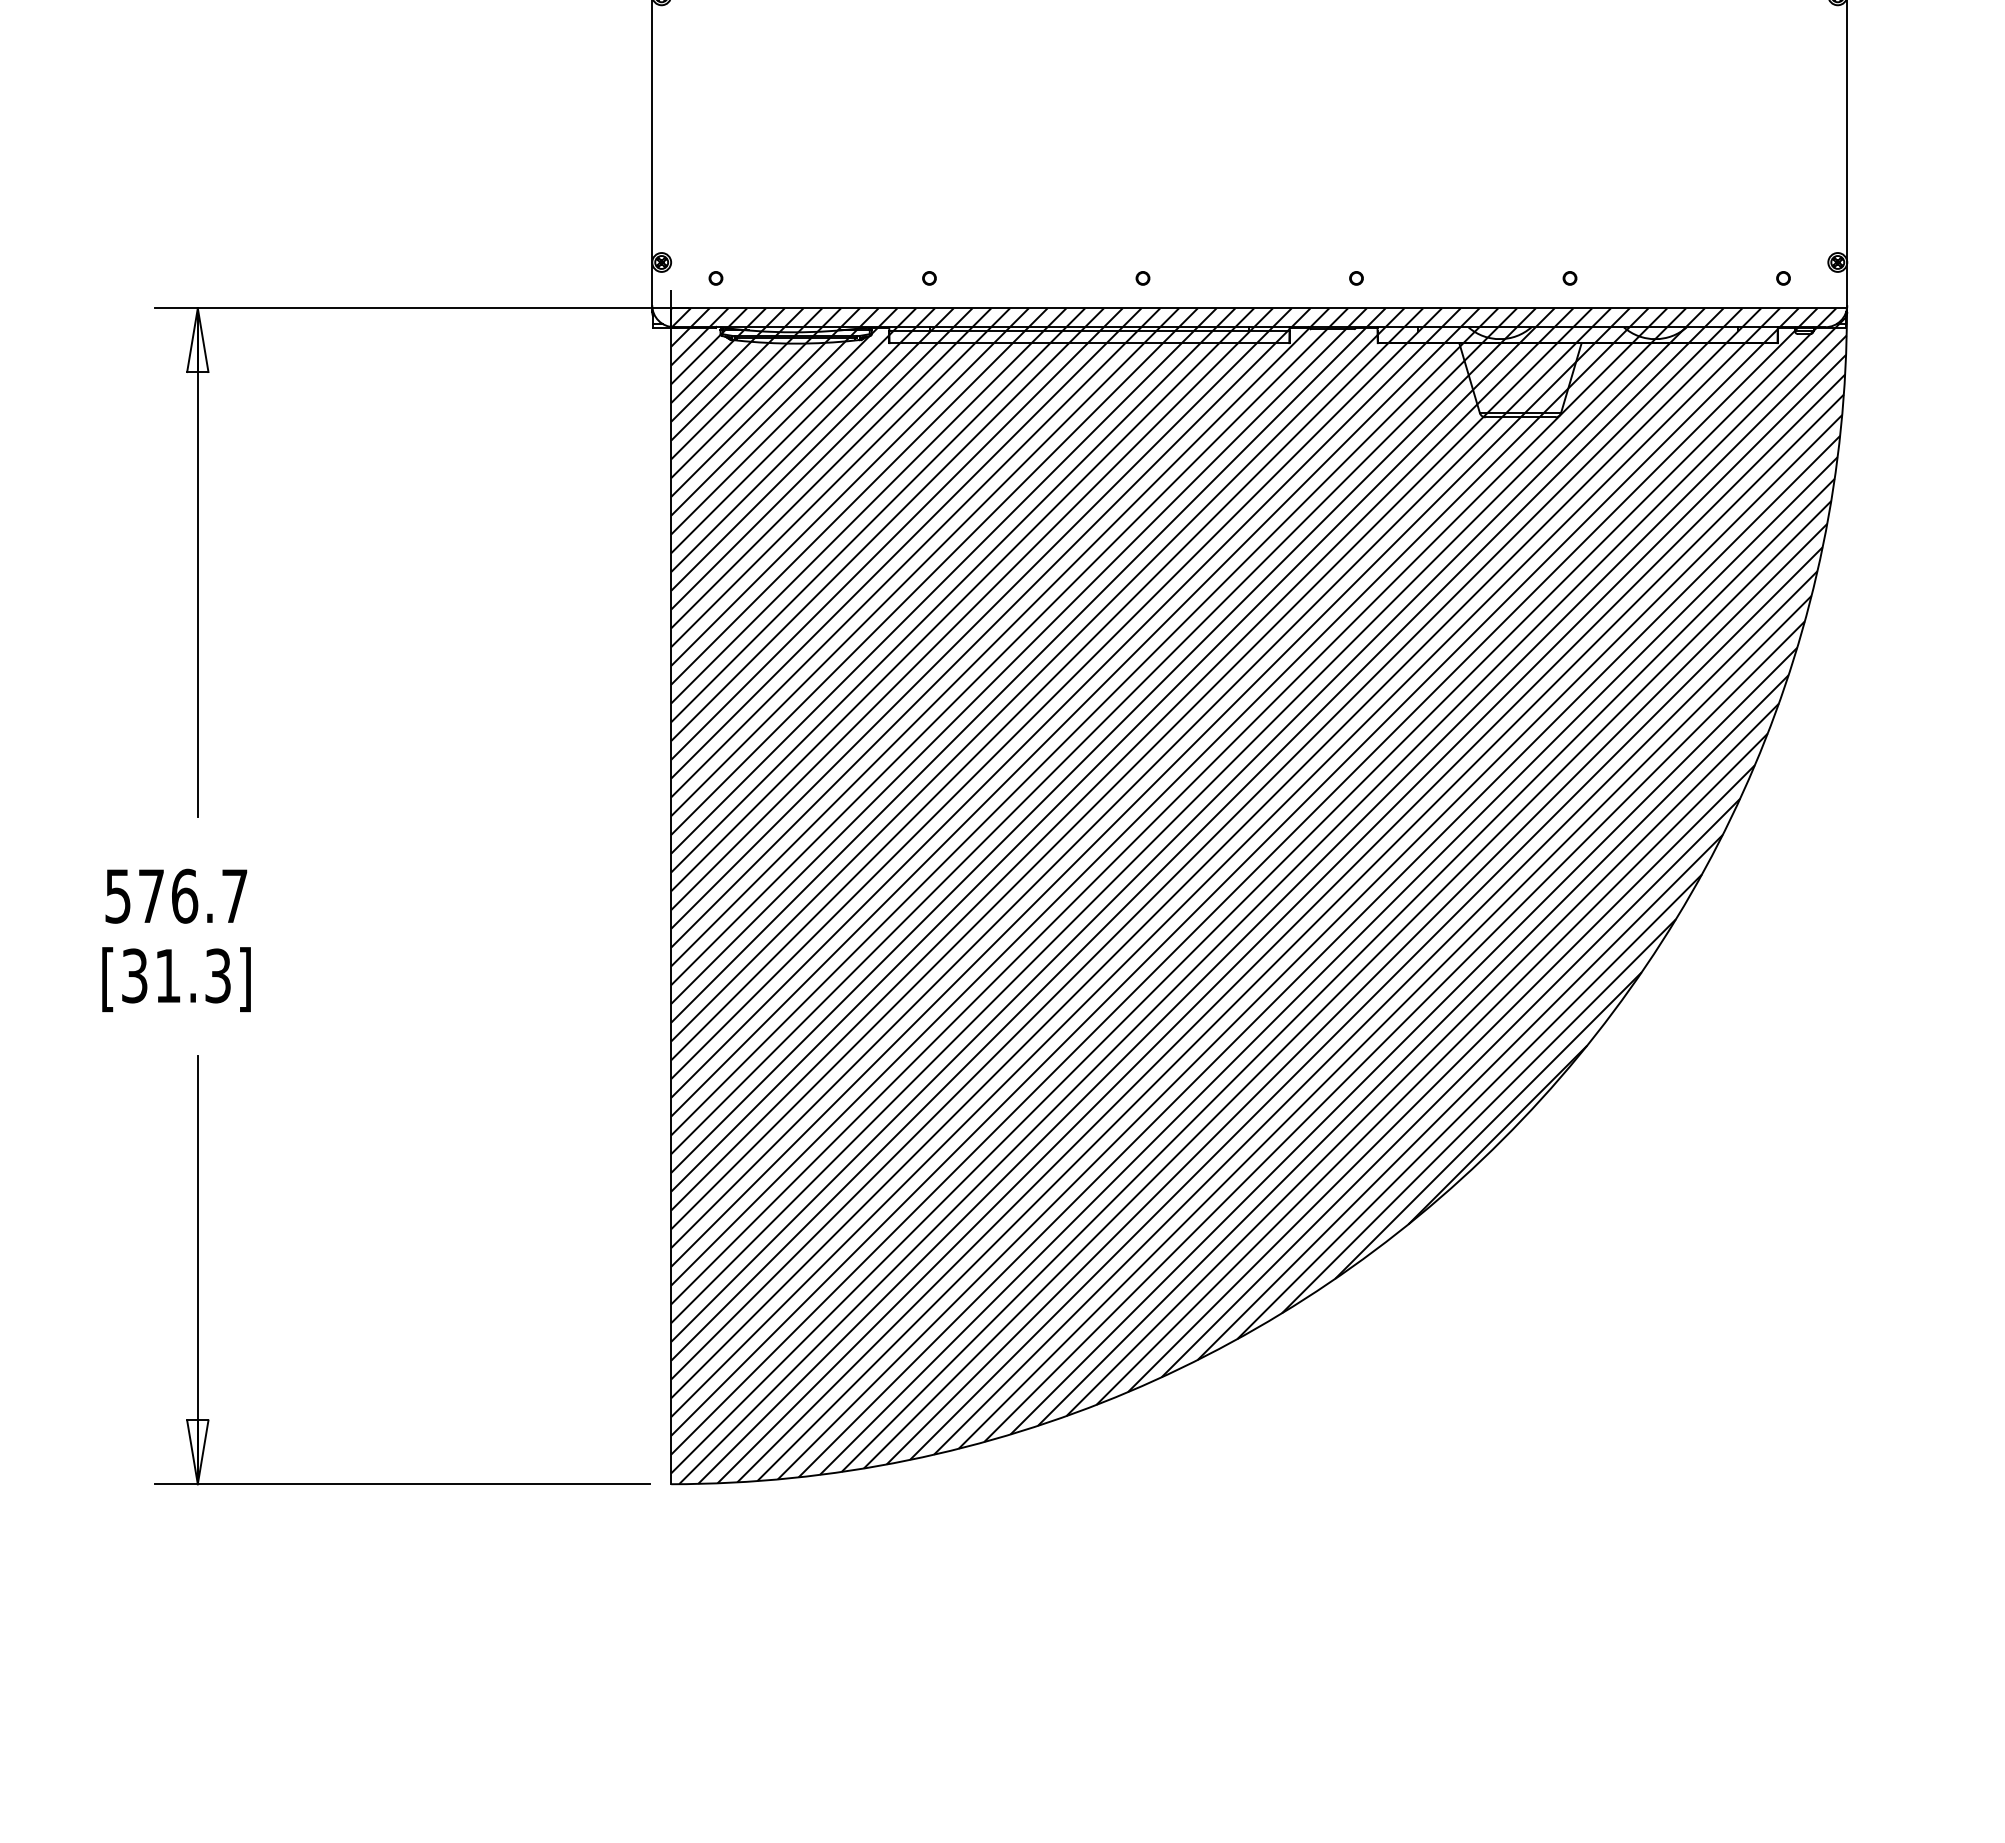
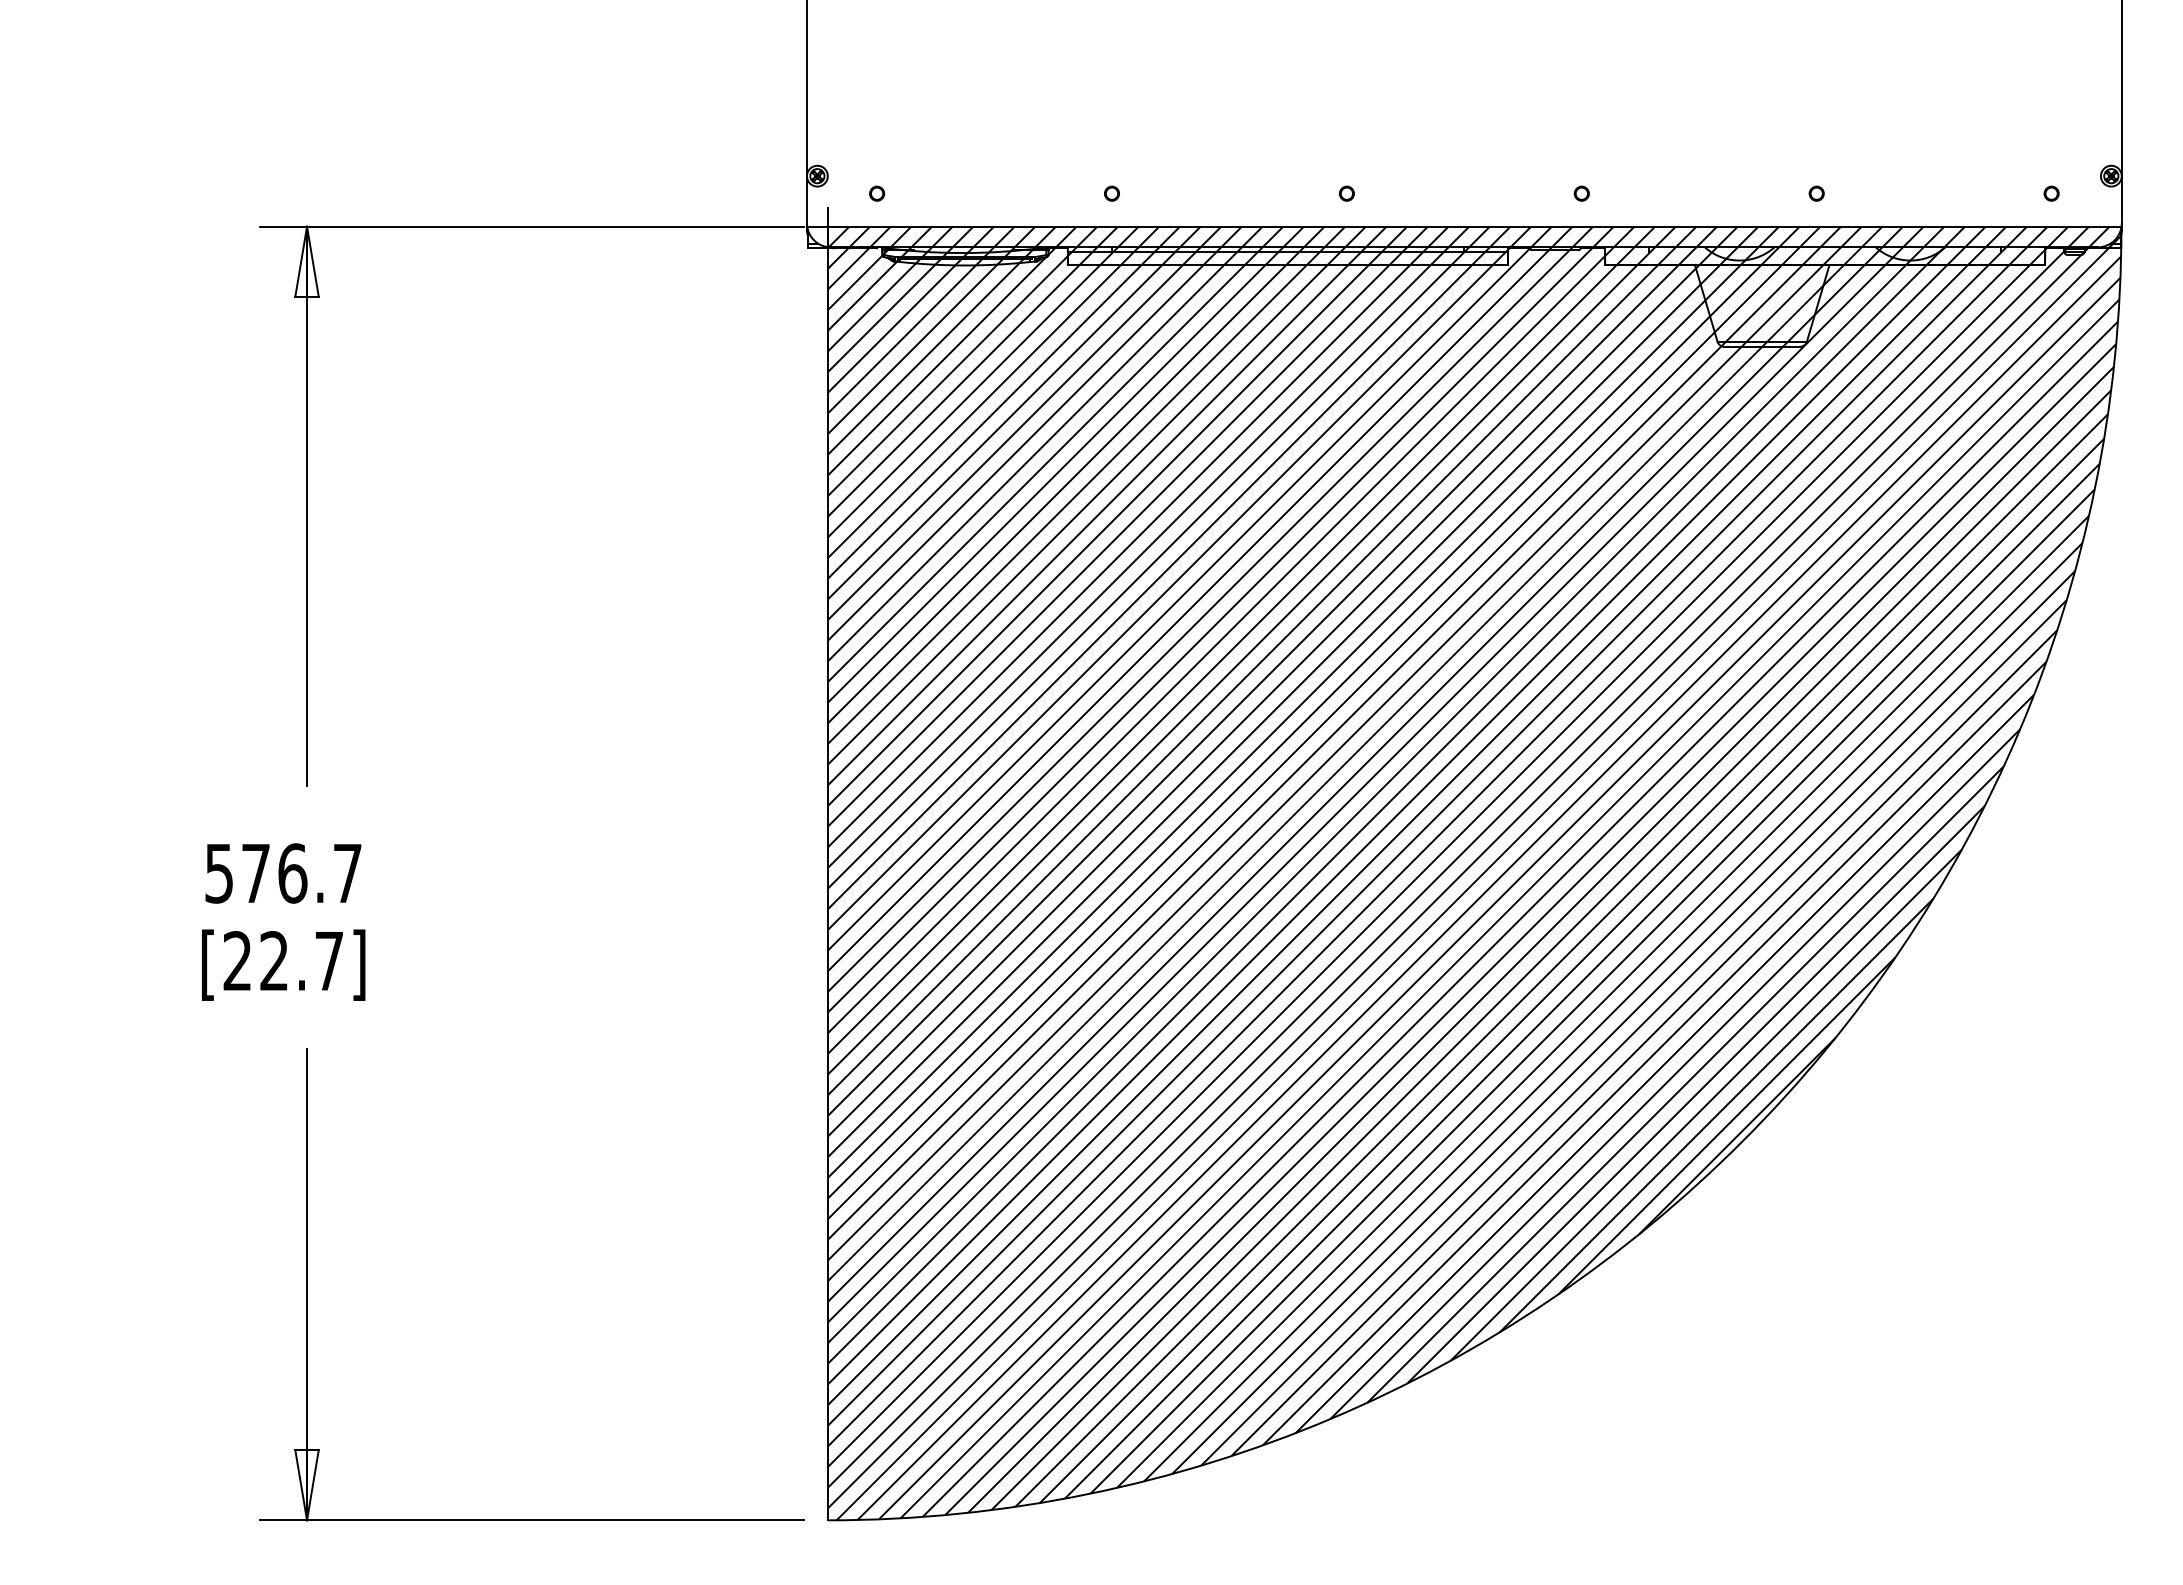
text: (176, 975) -> (283, 960), [31.3] -> [22.7]

